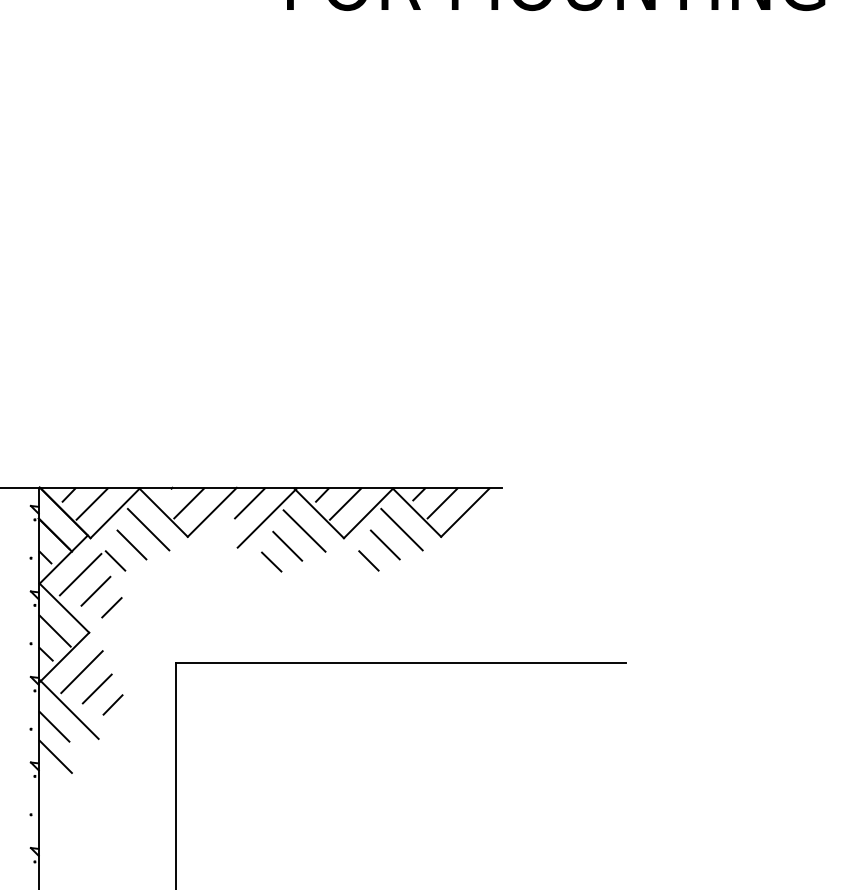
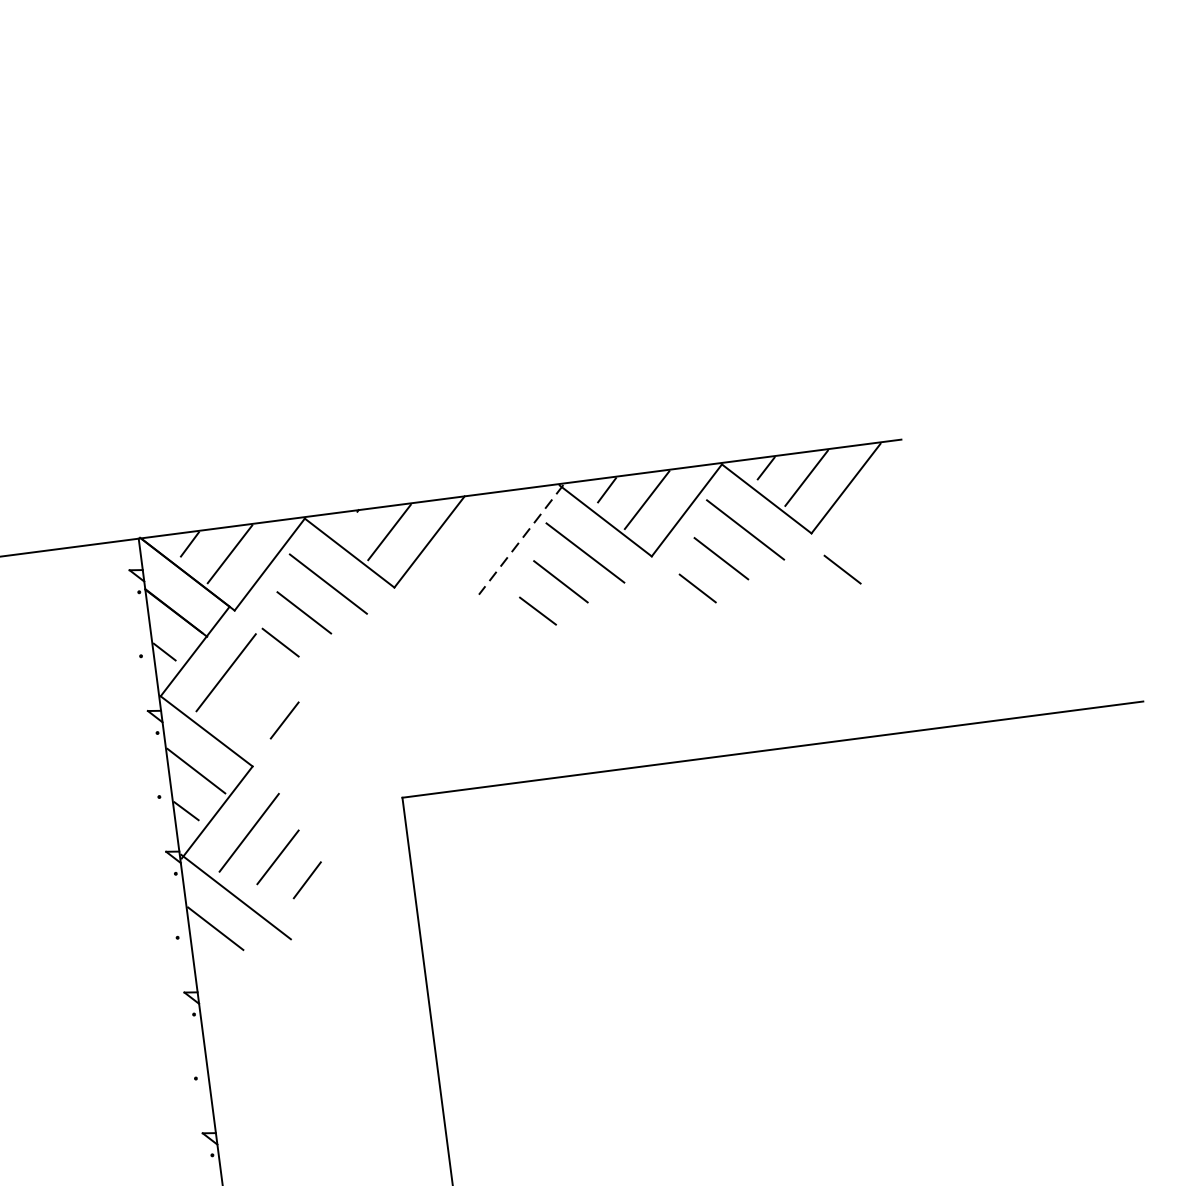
line: (249, 503) -> (488, 519), removed
line: (267, 518) -> (521, 540), solid -> dashed
line: (456, 560) -> (841, 569), added
line: (95, 590) -> (253, 695), removed
line: (55, 756) -> (223, 977), removed

